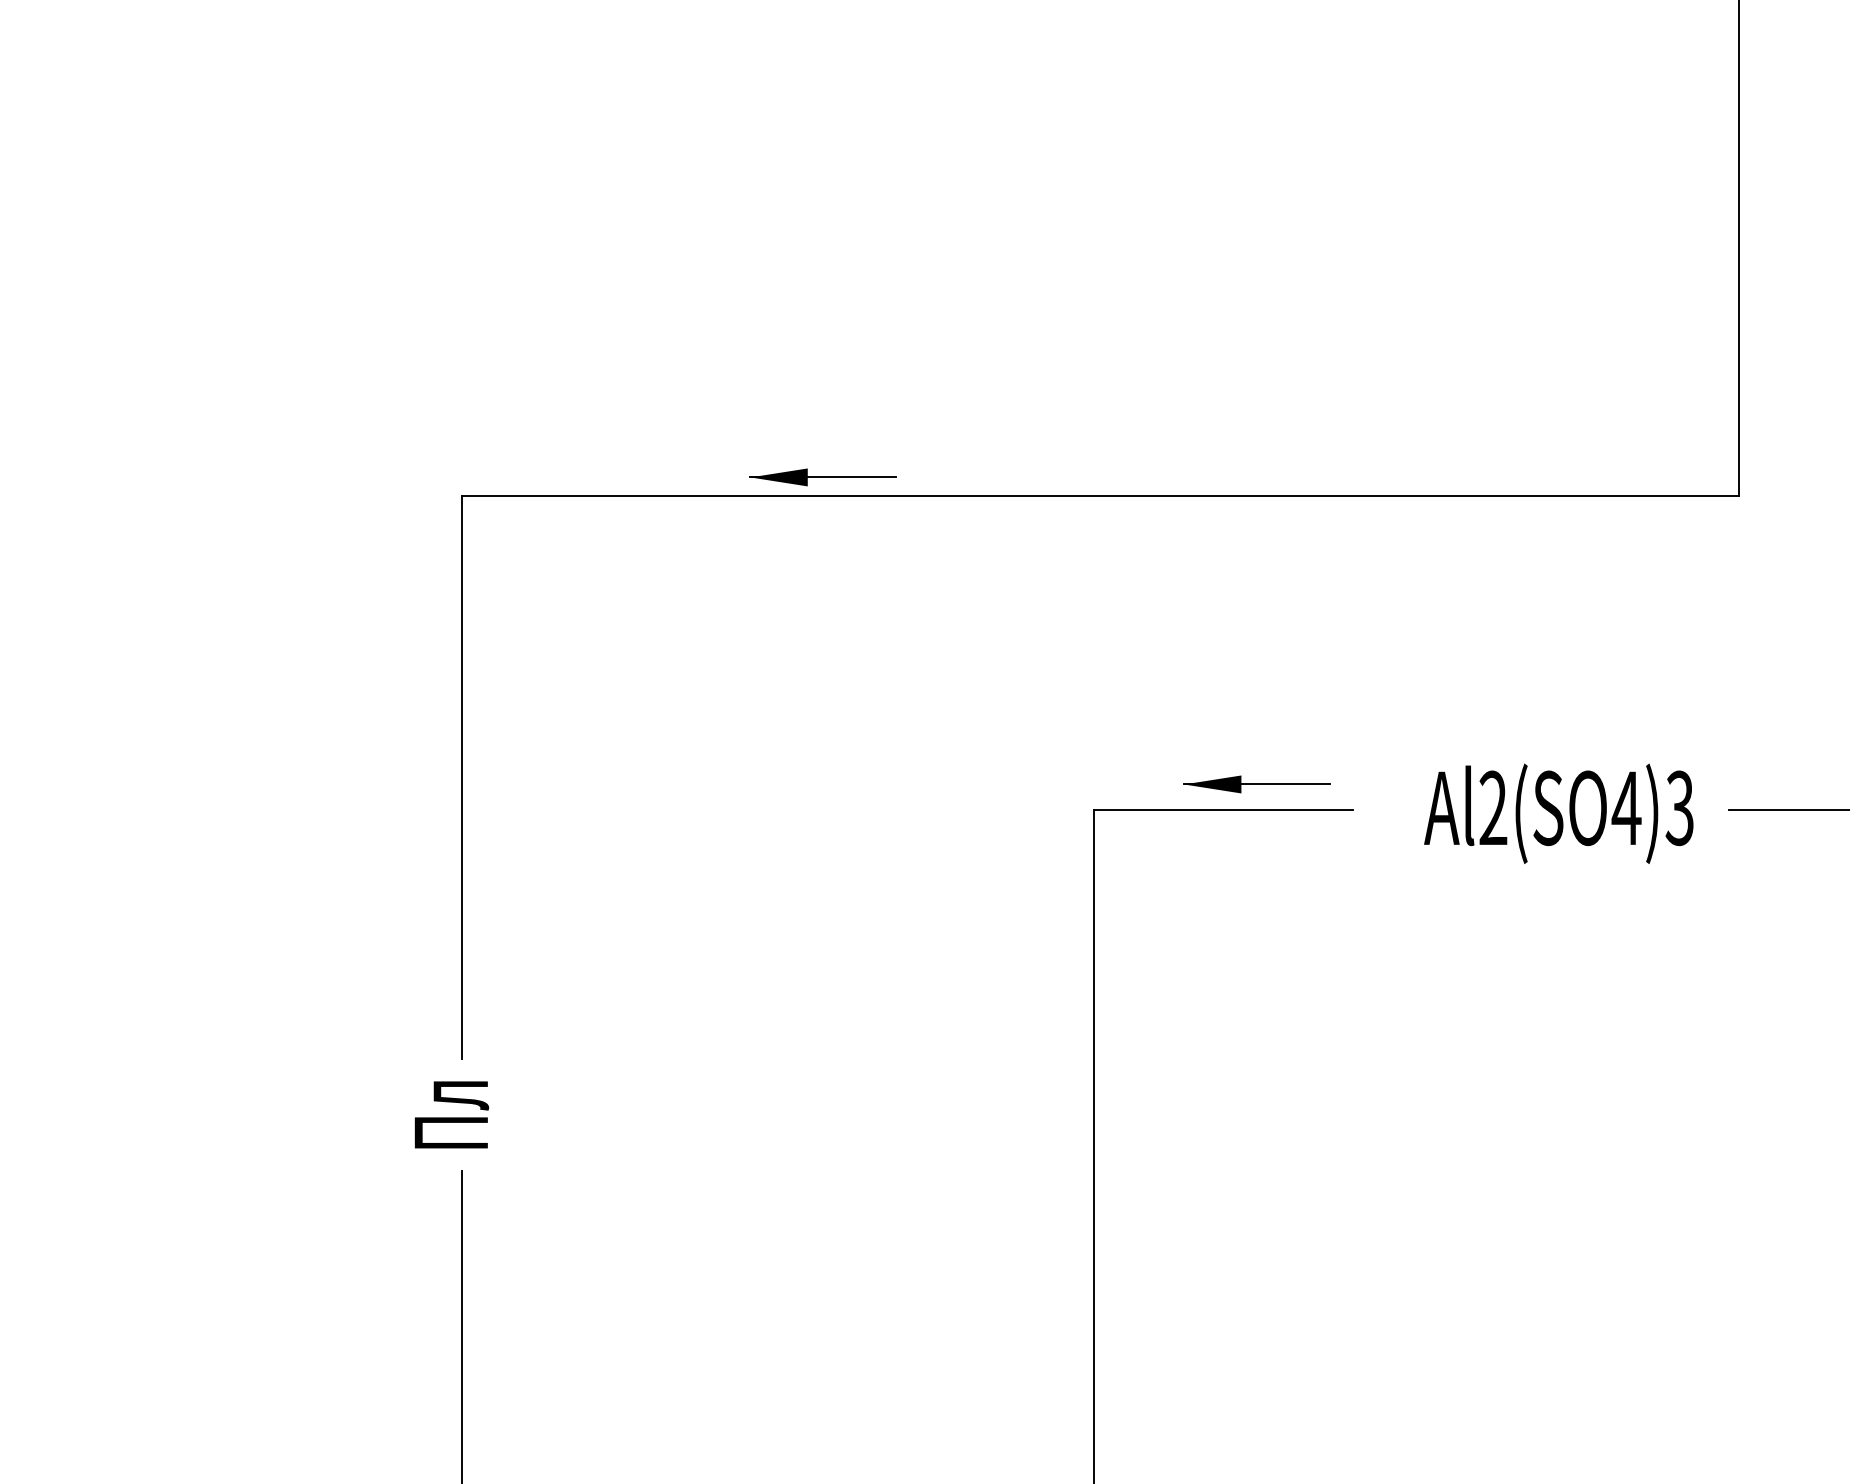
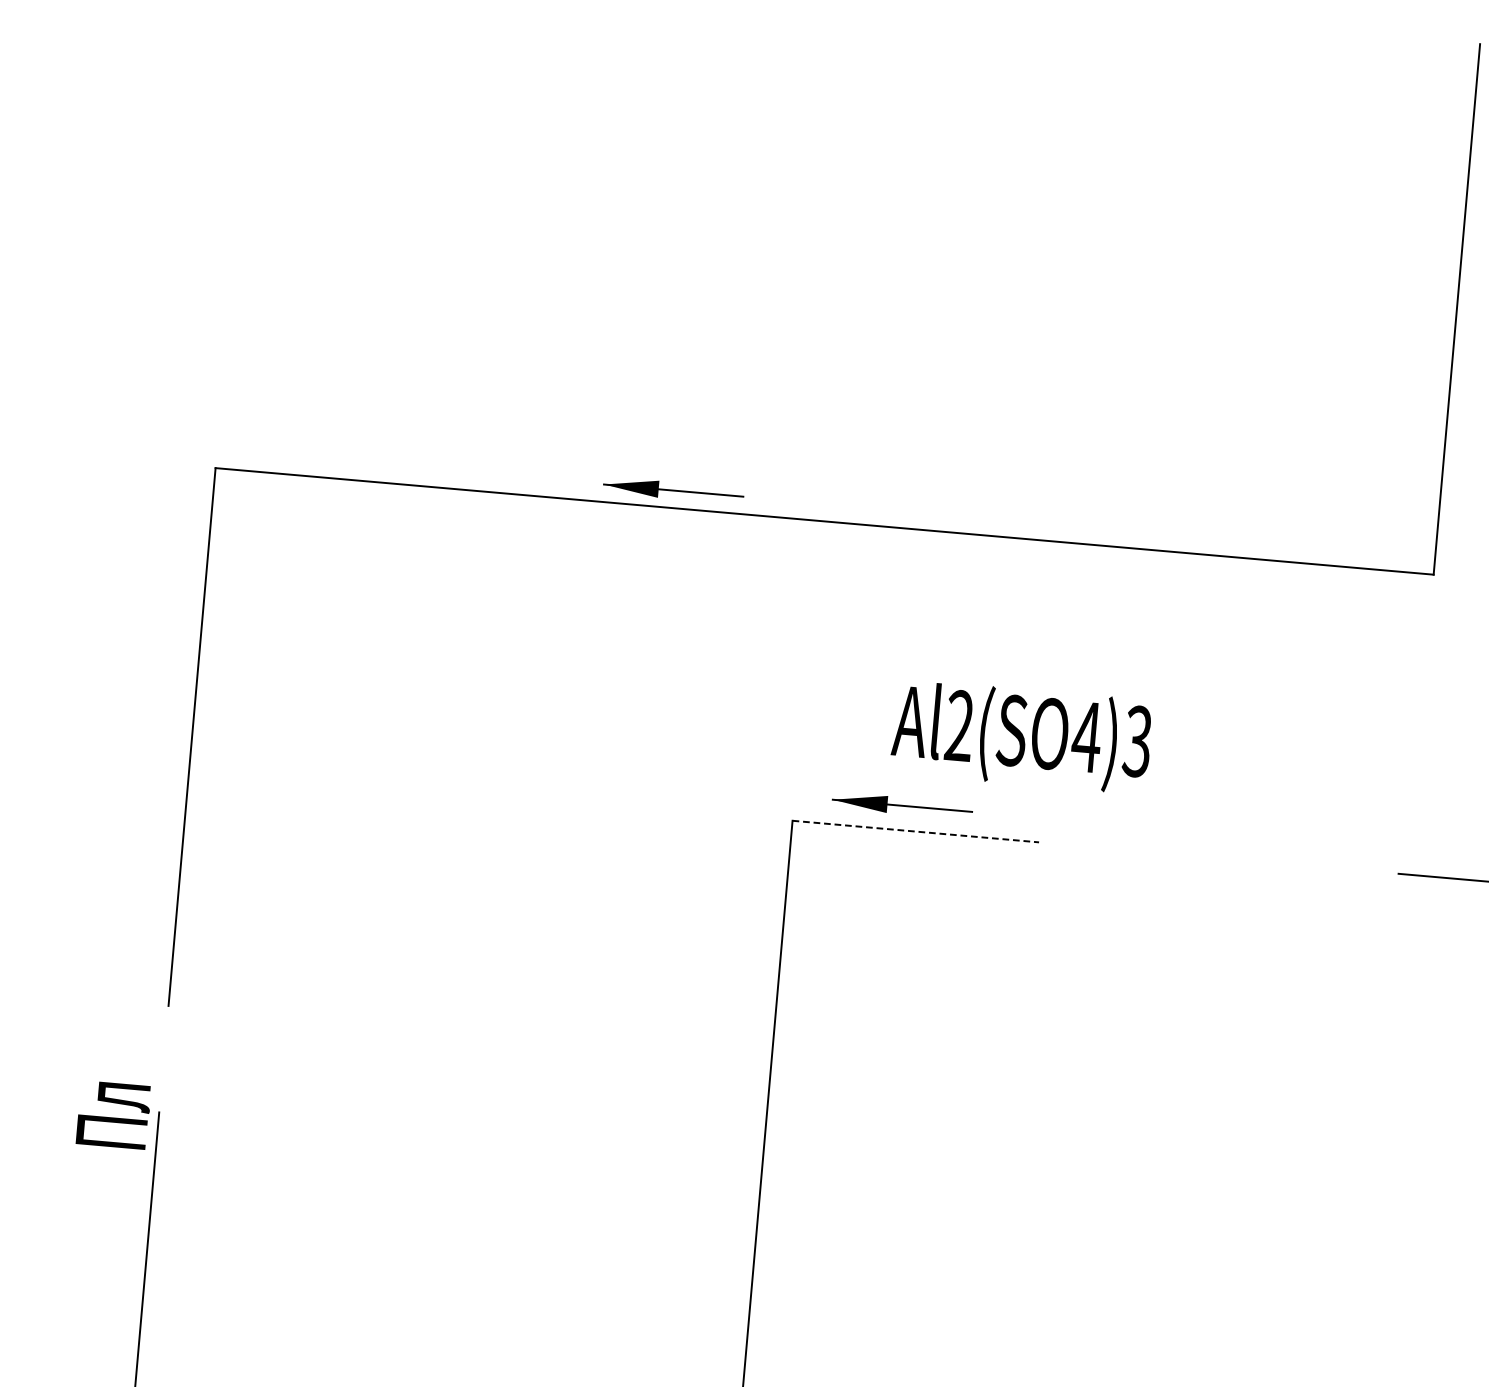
part: (822, 477) -> (672, 490), moved
part: (1256, 784) -> (901, 805), moved
line: (1223, 810) -> (915, 832), solid -> dashed
text: (1558, 813) -> (1021, 736), moved
text: (451, 1114) -> (113, 1114), moved

